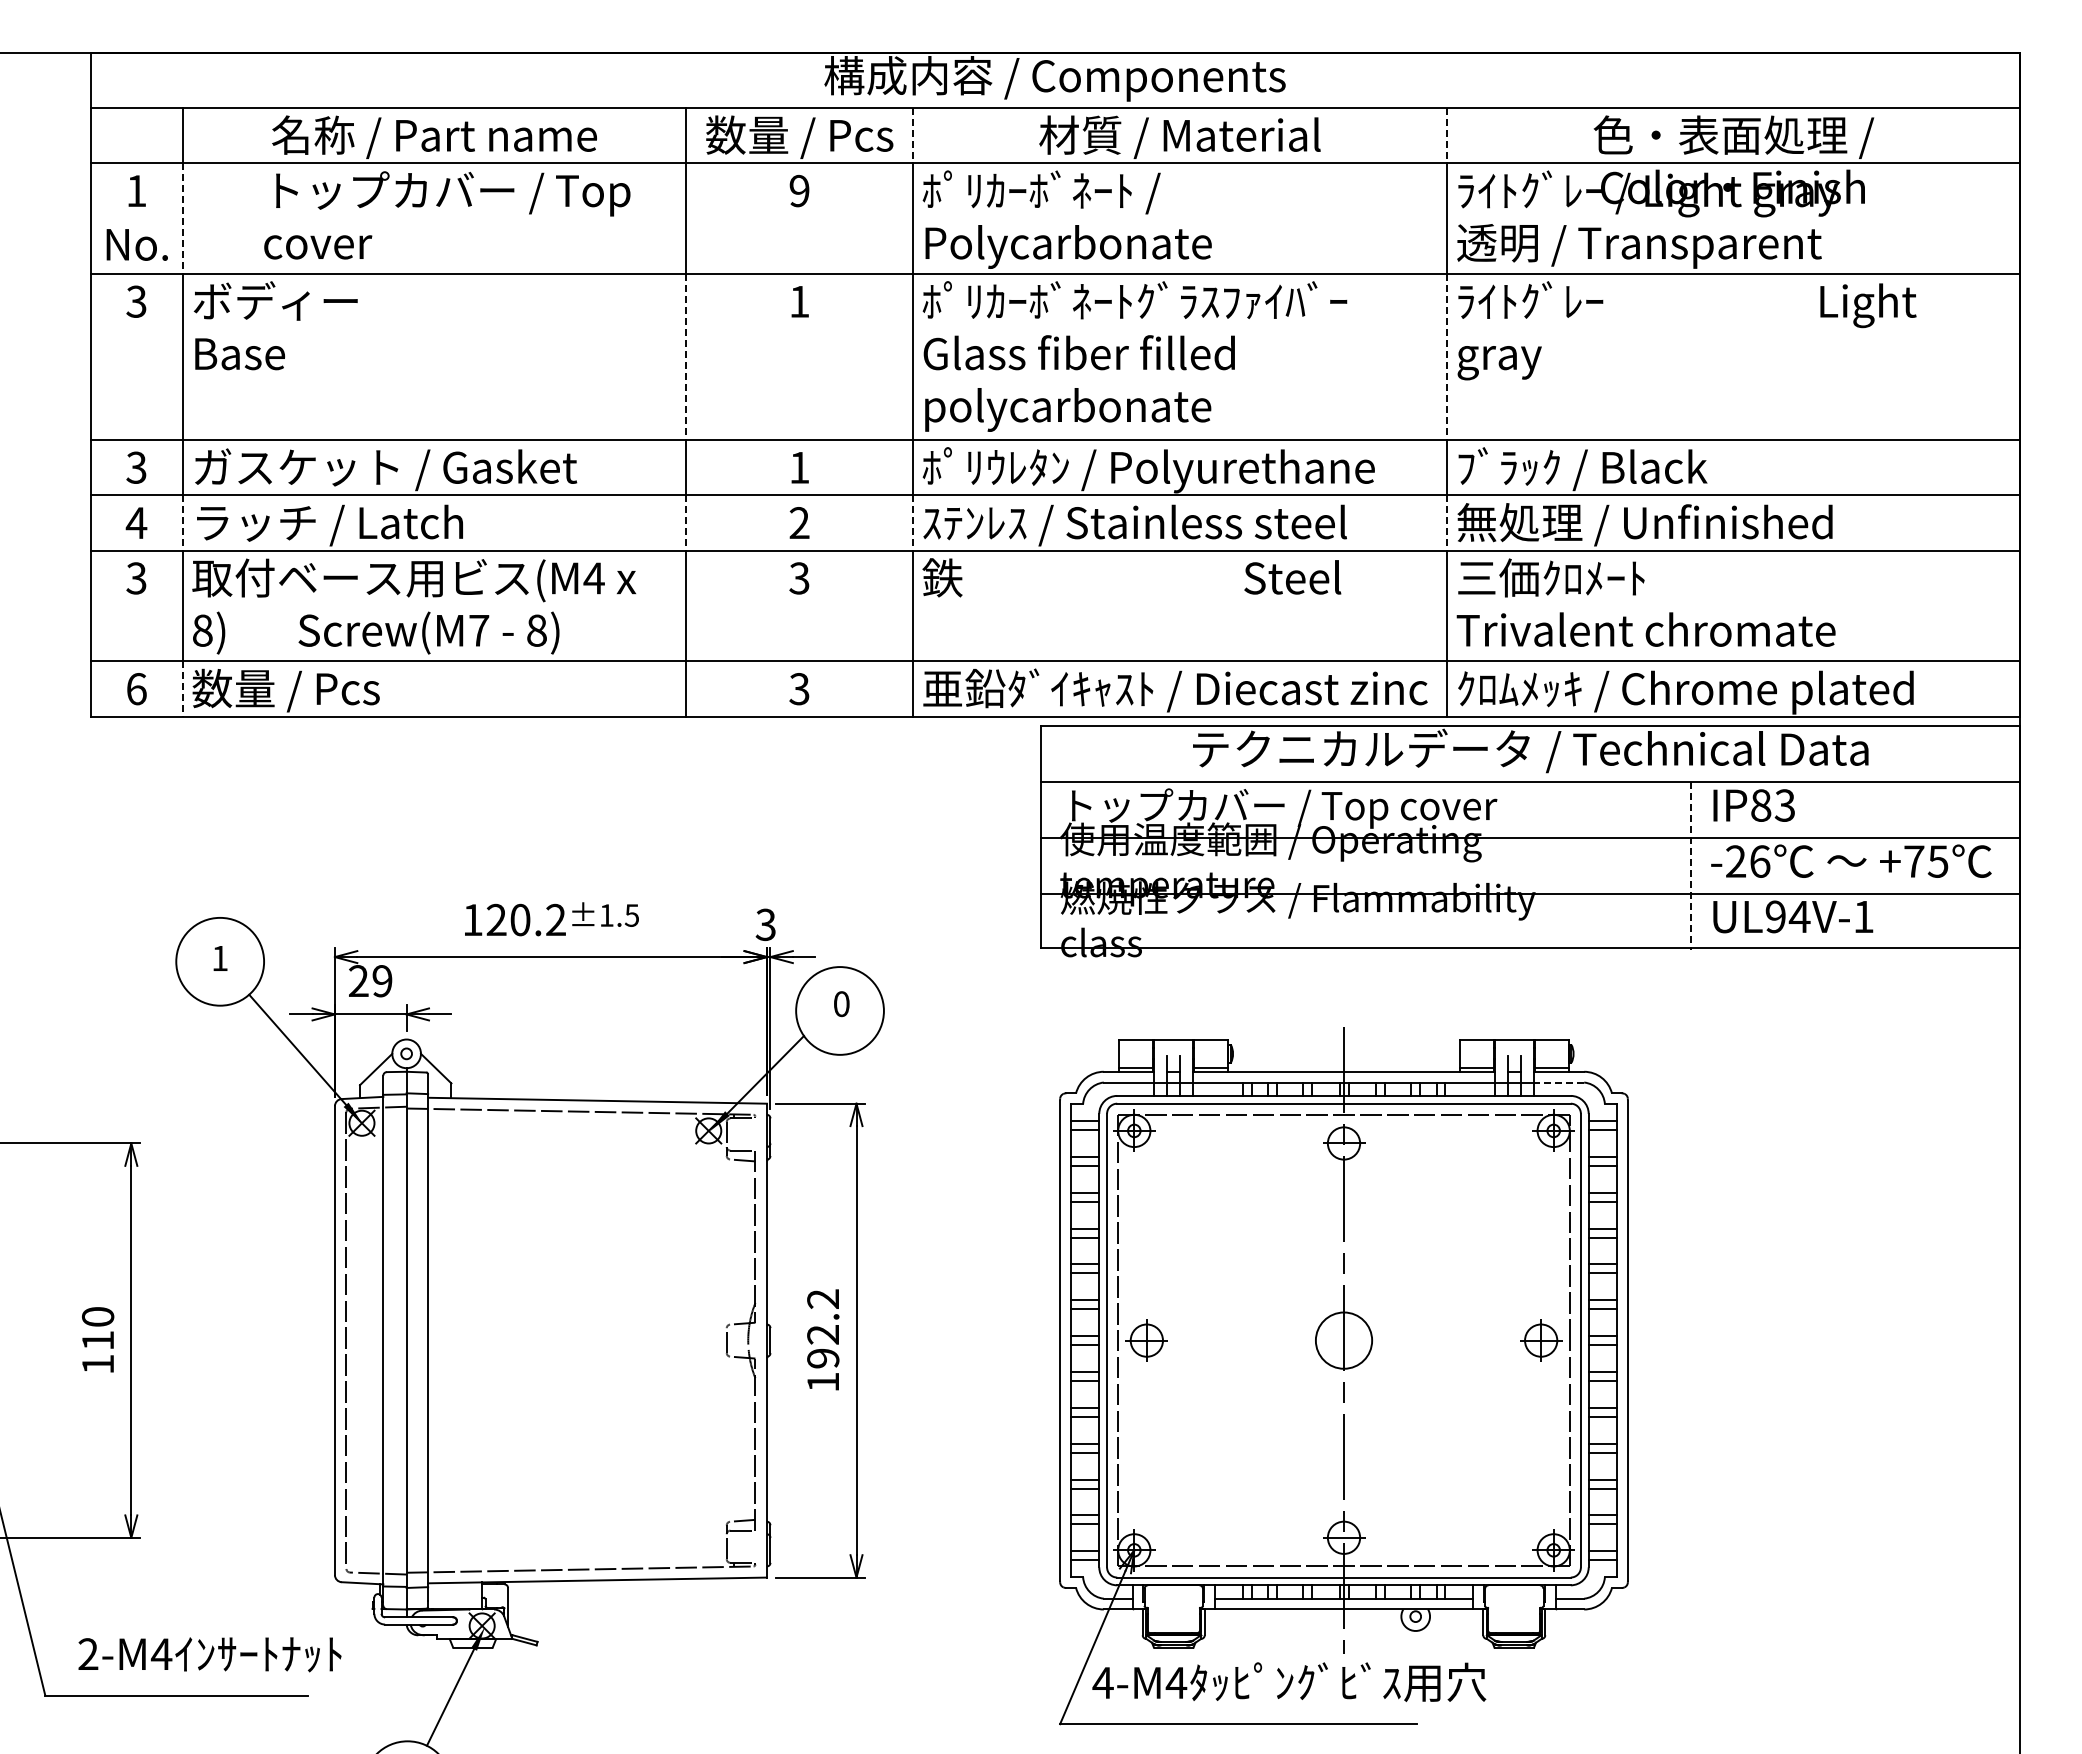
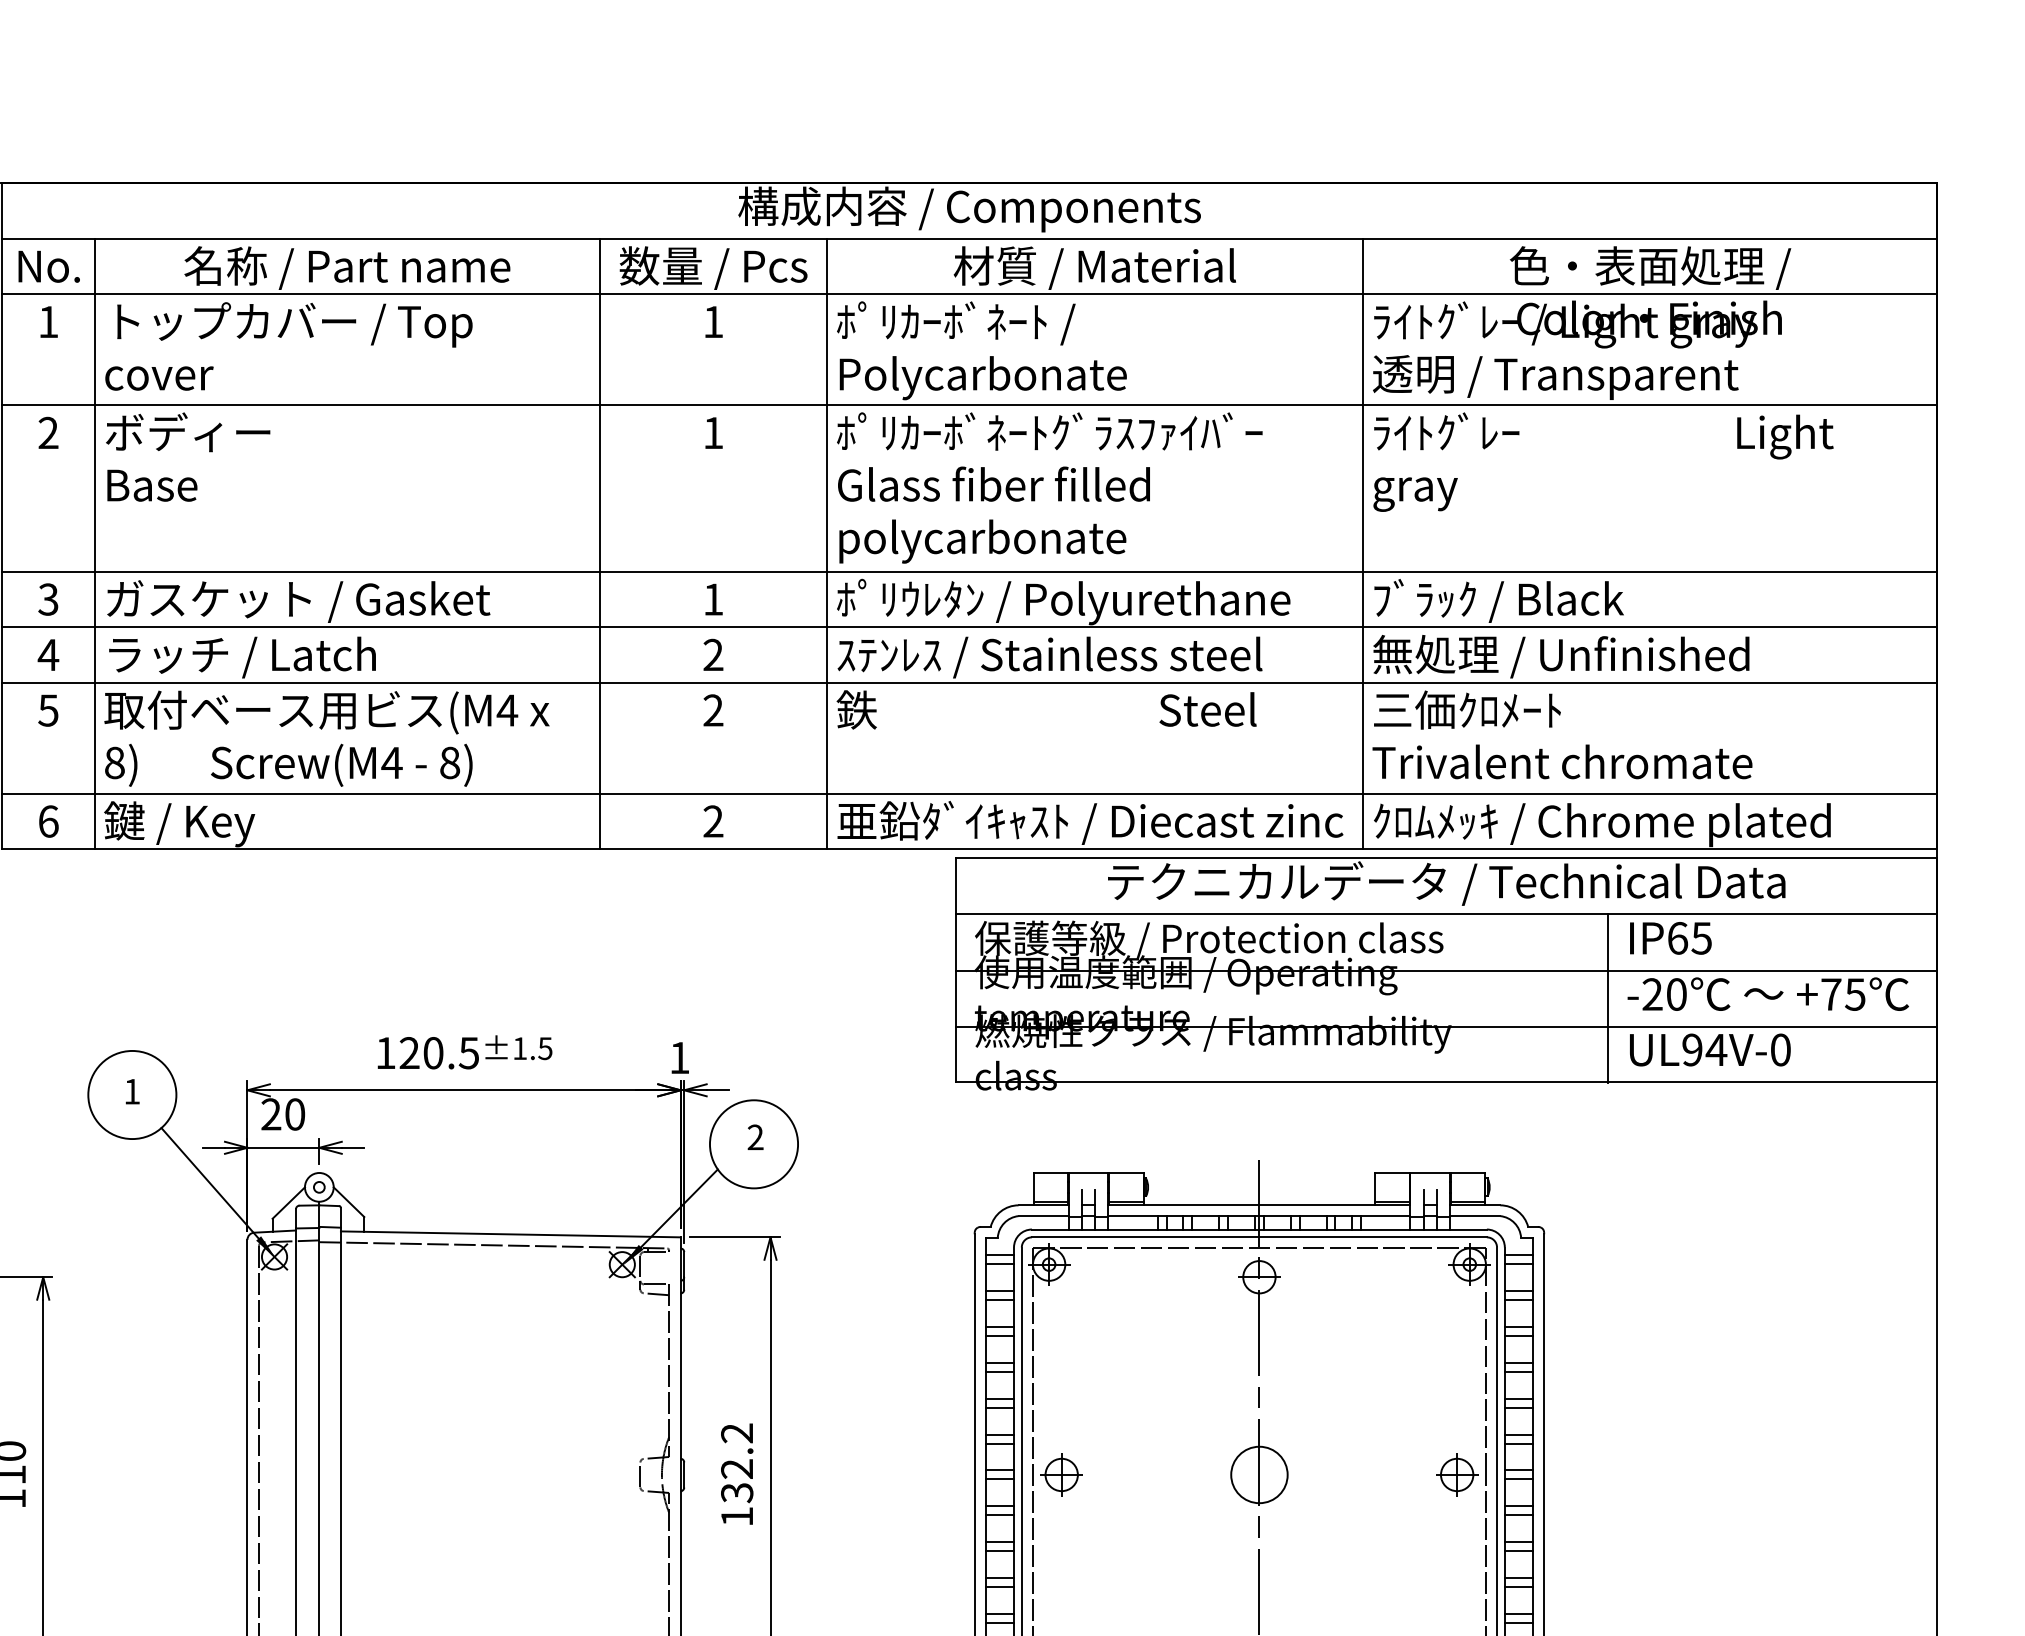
line: (913, 135) -> (827, 266), dashed -> solid
line: (1447, 135) -> (1363, 266), dashed -> solid
text: (799, 190) -> (713, 321), 9 -> 1
text: (447, 215) -> (289, 346), moved
line: (182, 219) -> (94, 350), dashed -> solid
text: (136, 244) -> (48, 266), moved
text: (136, 301) -> (48, 432), 3 -> 2
line: (686, 357) -> (600, 488), dashed -> solid
line: (1447, 357) -> (1363, 488), dashed -> solid
line: (182, 523) -> (94, 655), dashed -> solid
line: (686, 523) -> (600, 655), dashed -> solid
line: (913, 523) -> (827, 655), dashed -> solid
line: (1447, 523) -> (1363, 655), dashed -> solid
text: (136, 577) -> (48, 709), 3 -> 5
text: (799, 578) -> (713, 710), 3 -> 2
text: (478, 630) -> (391, 762), Screw(M7 -> Screw(M4
line: (182, 689) -> (94, 821), dashed -> solid
text: (799, 689) -> (713, 821), 3 -> 2
text: (285, 691) -> (197, 823), 数量 / Pcs -> 鍵 / Key
text: (1772, 805) -> (1689, 938), IP83 -> IP65
text: (1293, 808) -> (1208, 941), トップカバー / Top cover -> 保護等級 / Protection class
text: (1760, 861) -> (1677, 994), -26 -> -20
line: (1691, 866) -> (1607, 999), dashed -> solid
text: (1863, 916) -> (1780, 1049), UL94V-1 -> UL94V-0
text: (555, 919) -> (468, 1052), 120.2 -> 120.5
text: (765, 924) -> (679, 1057), 3 -> 1
text: (382, 981) -> (295, 1114), 29 -> 20
text: (841, 1004) -> (755, 1137), 0 -> 2
line: (1558, 1082) -> (1474, 1216), dashed -> solid
text: (823, 1358) -> (737, 1492), 192.2 -> 132.2

